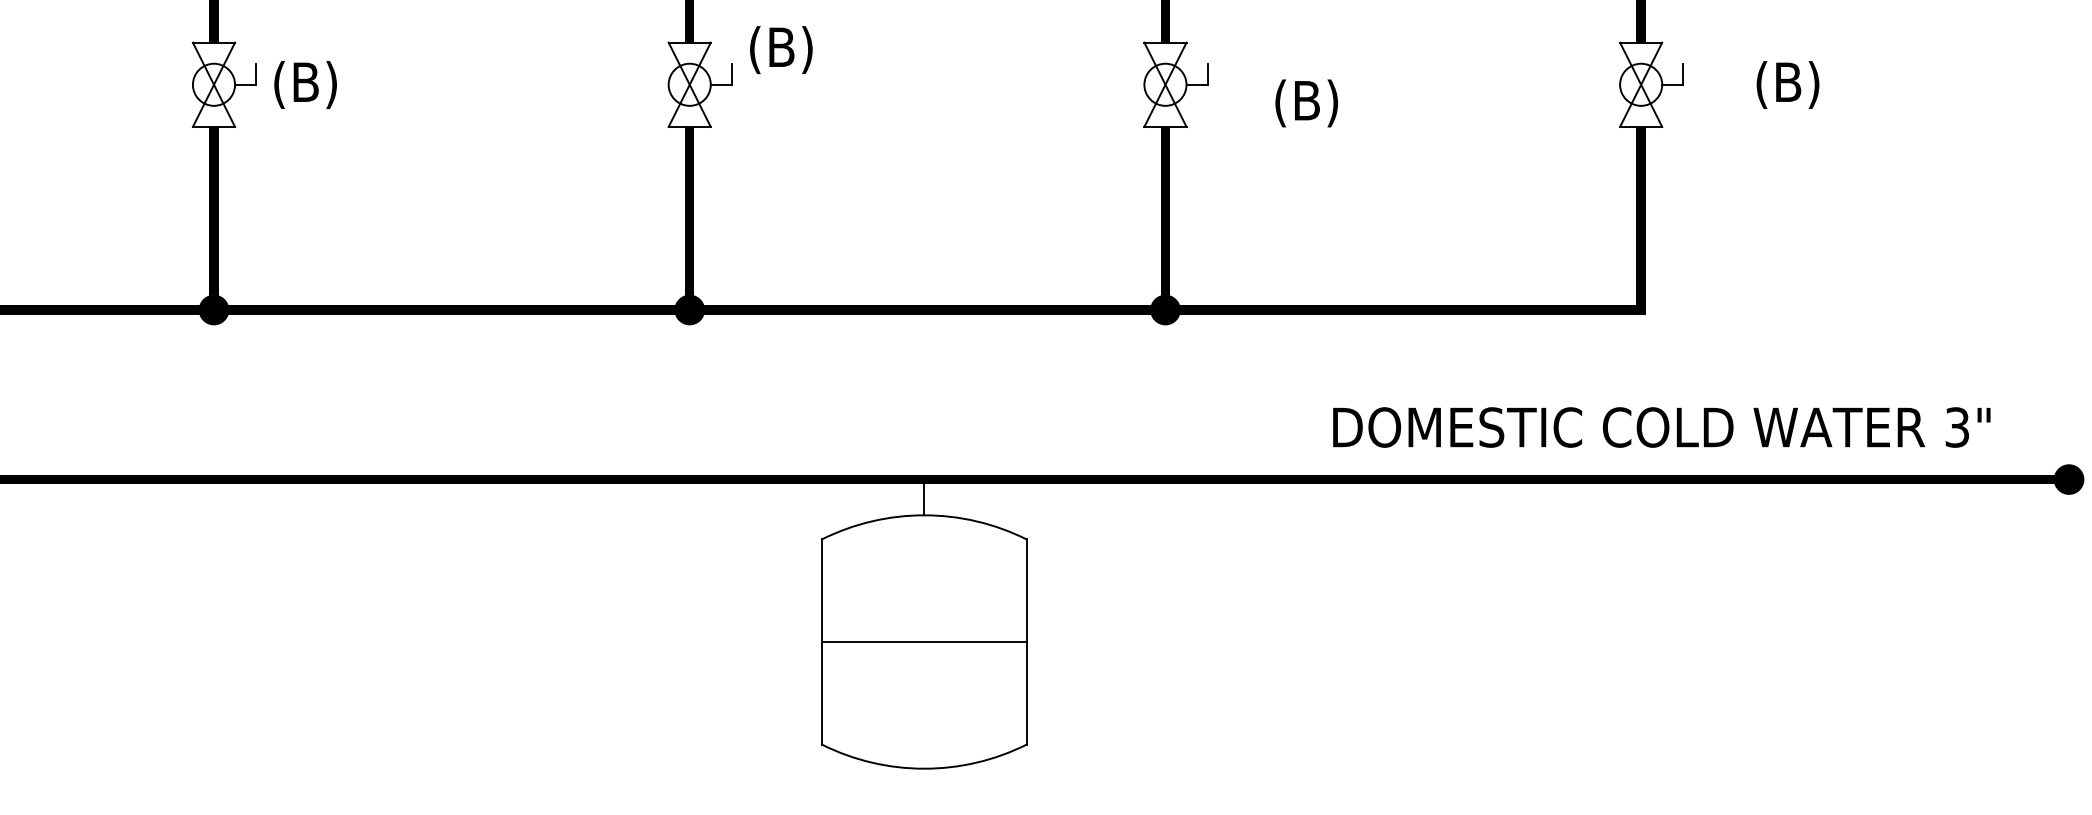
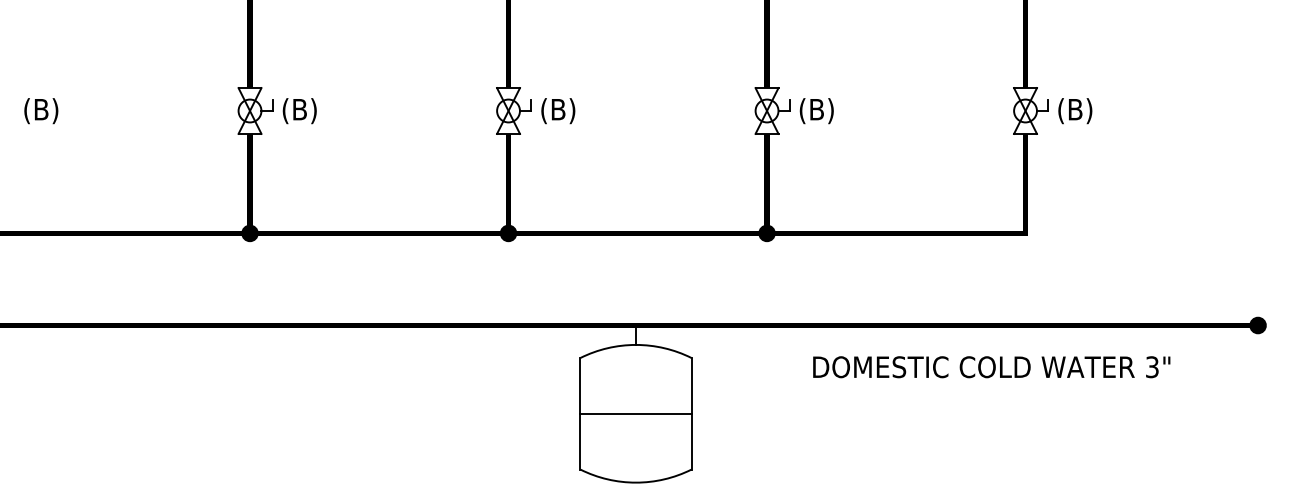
text: (781, 50) -> (558, 111), moved
text: (1788, 85) -> (1075, 111), moved
text: (1306, 104) -> (816, 111), moved
text: (1661, 428) -> (991, 367), moved

